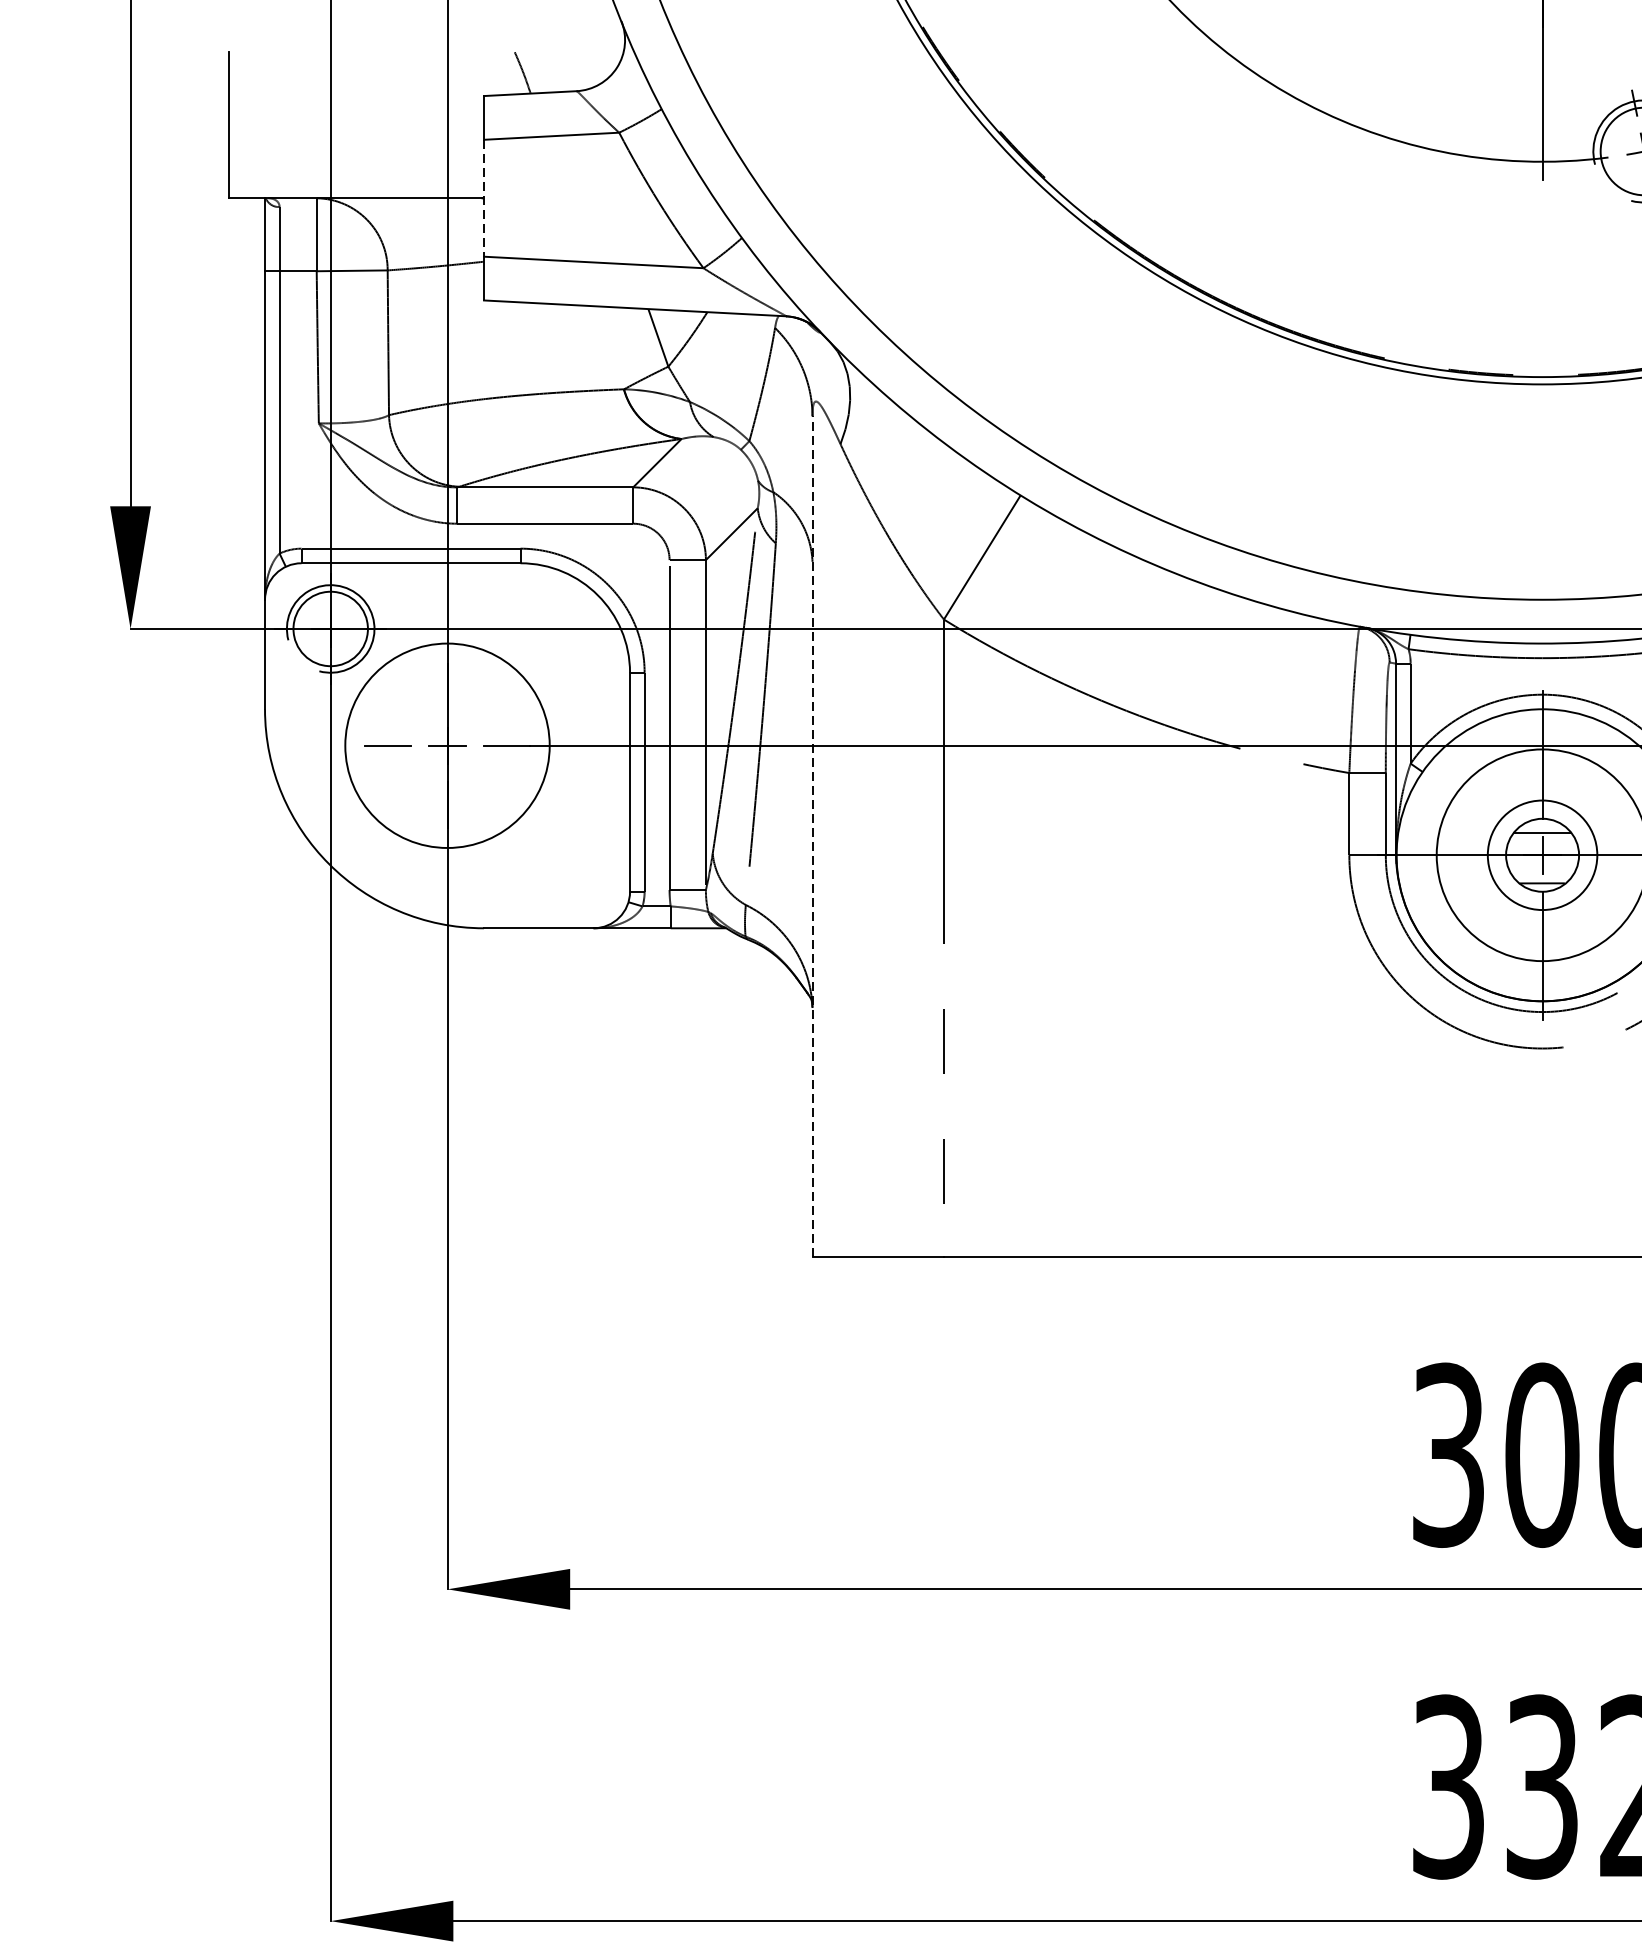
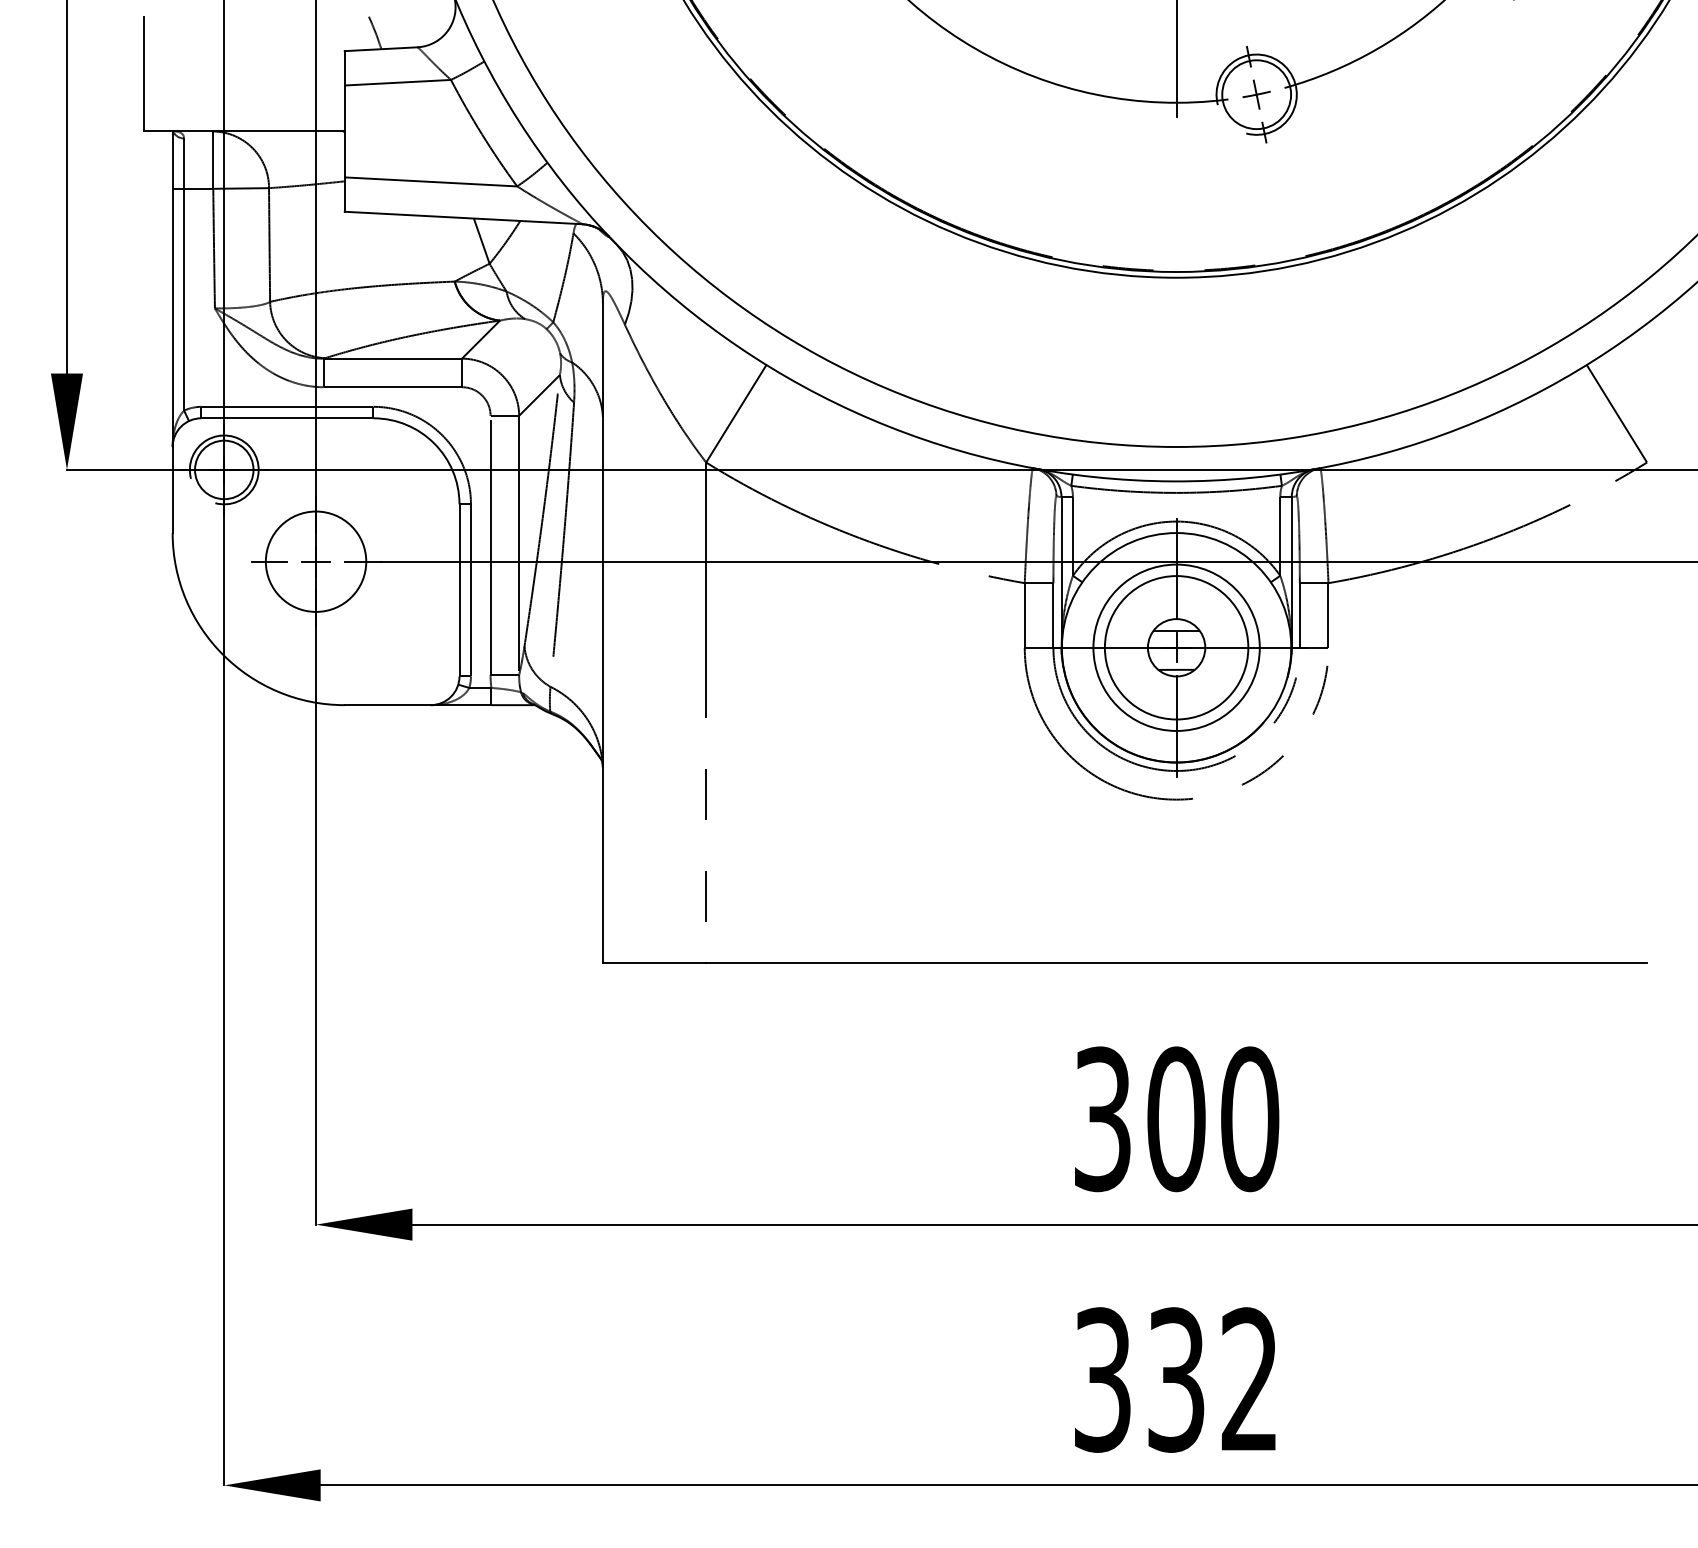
line: (483, 198) -> (344, 131), dashed -> solid
circle: (446, 745) -> (315, 561), size x0.62
line: (812, 835) -> (602, 632), dashed -> solid
circle: (1542, 854) -> (1176, 647), size x1.67

